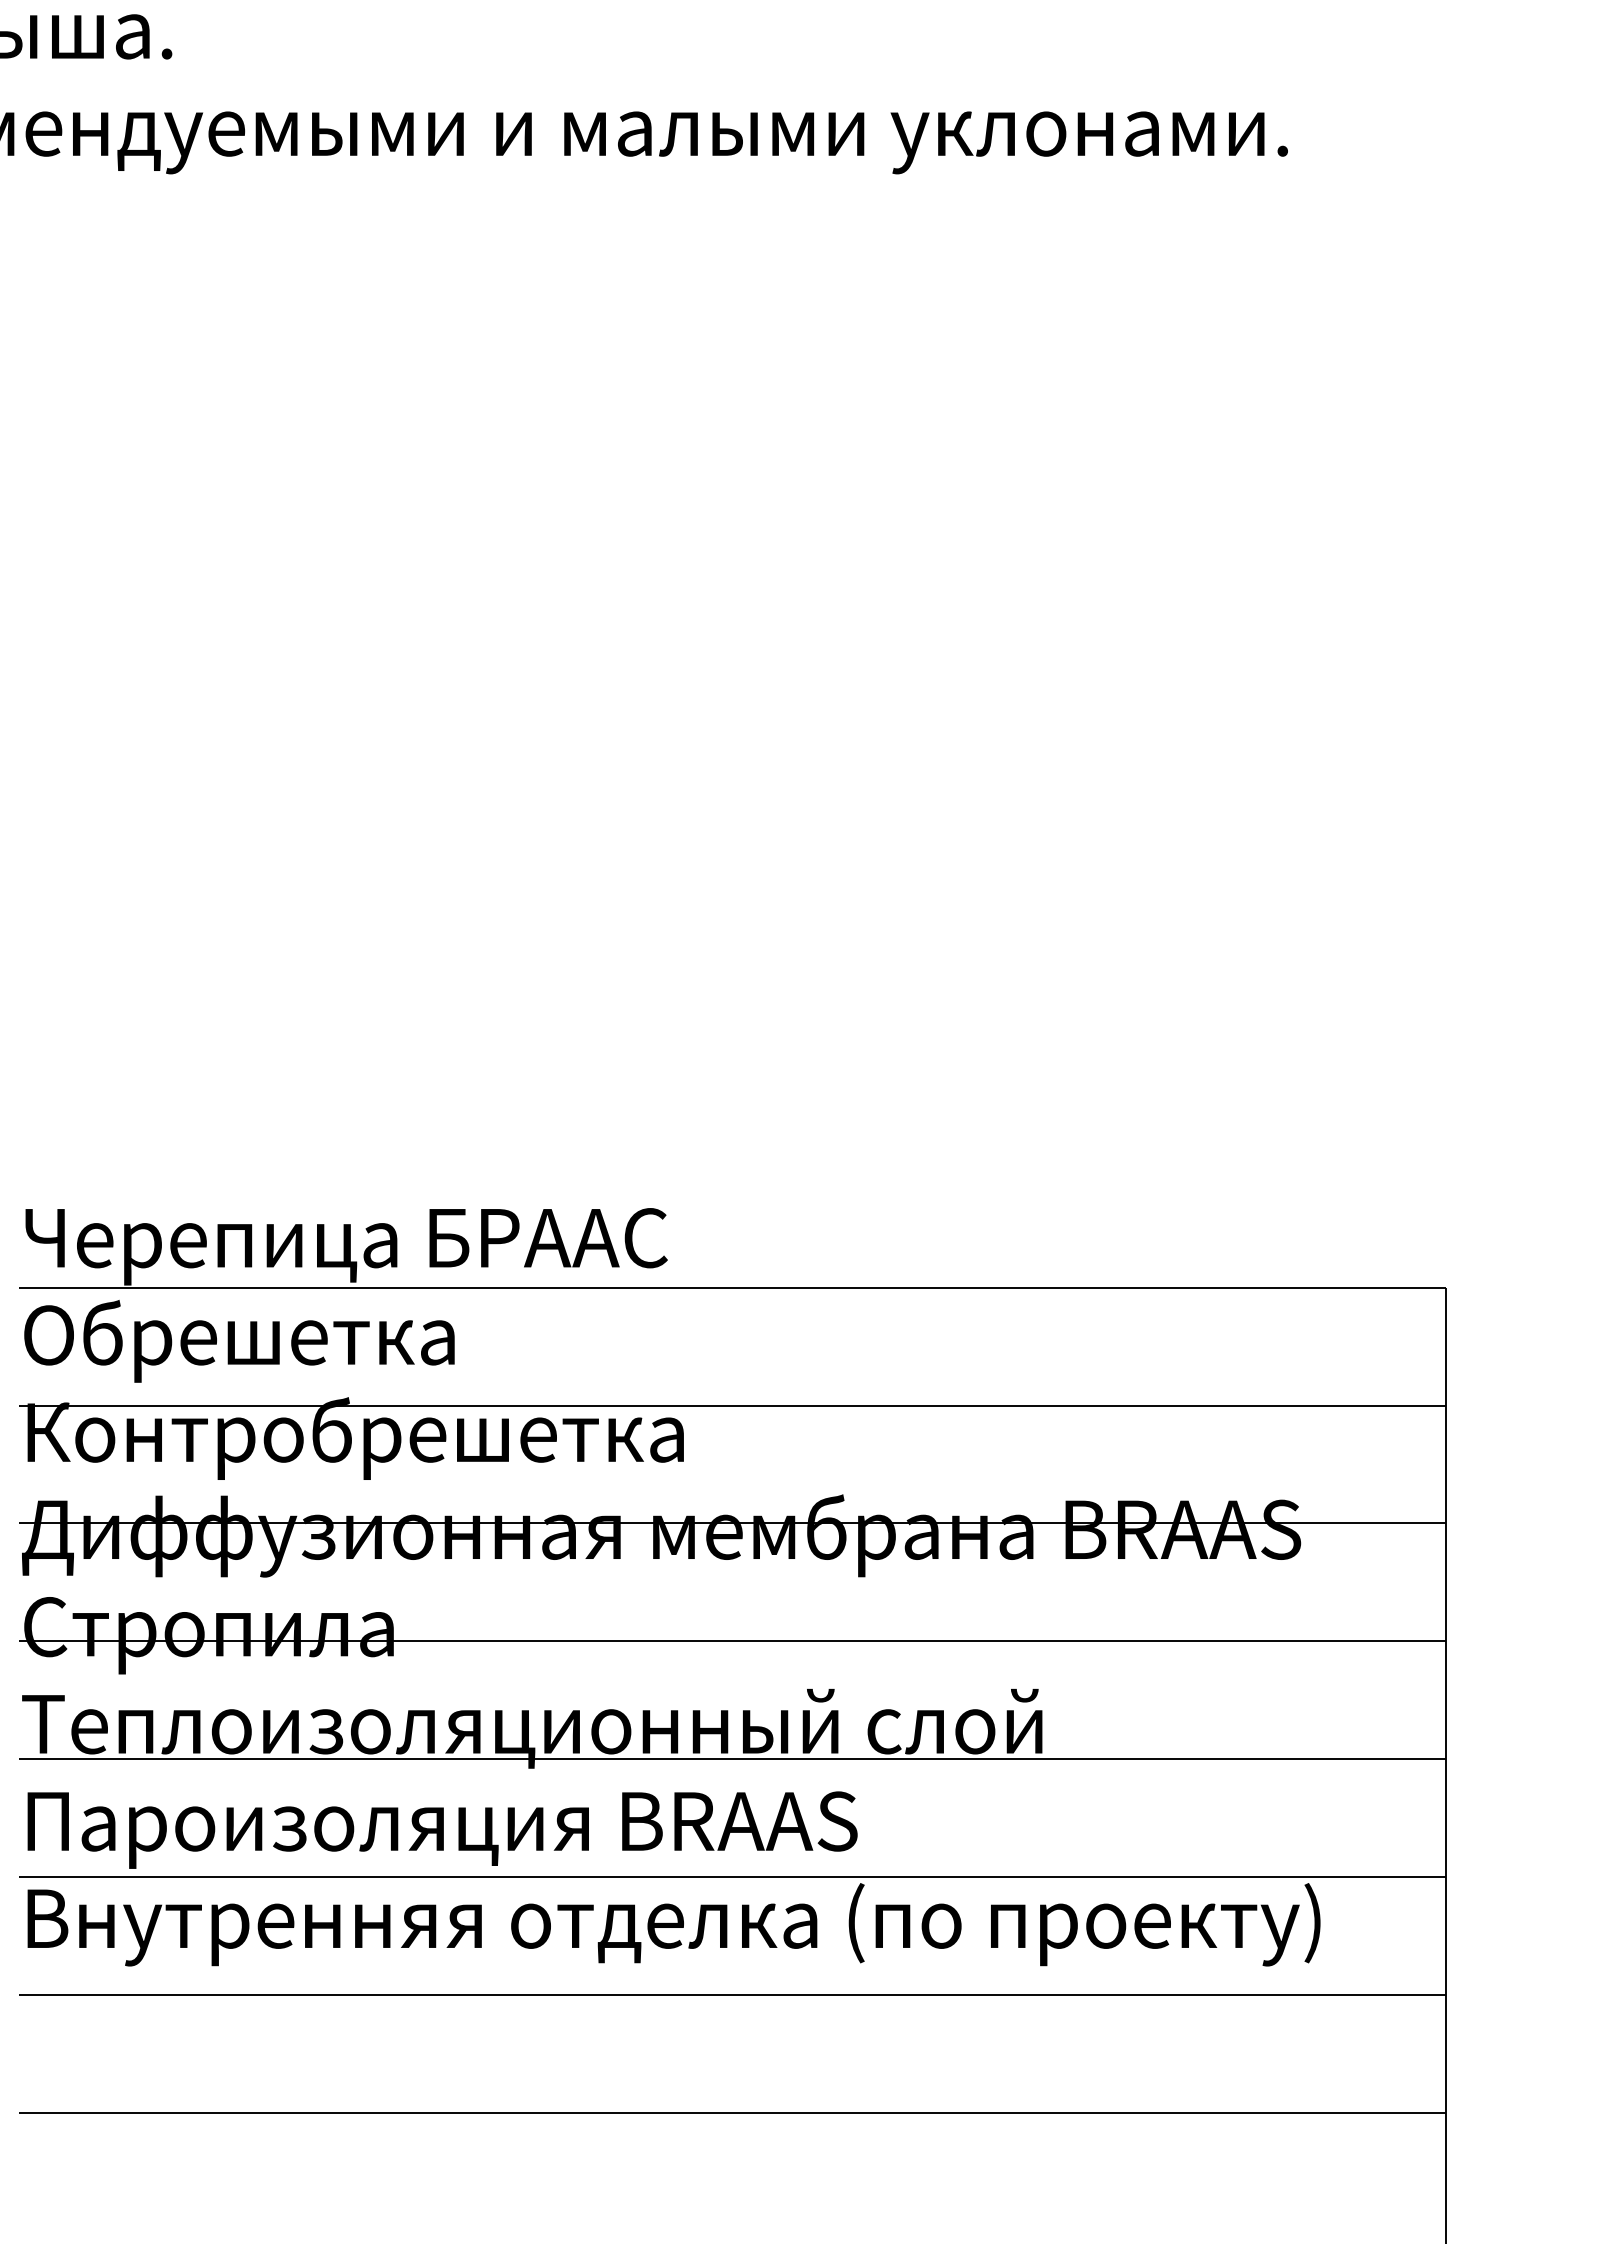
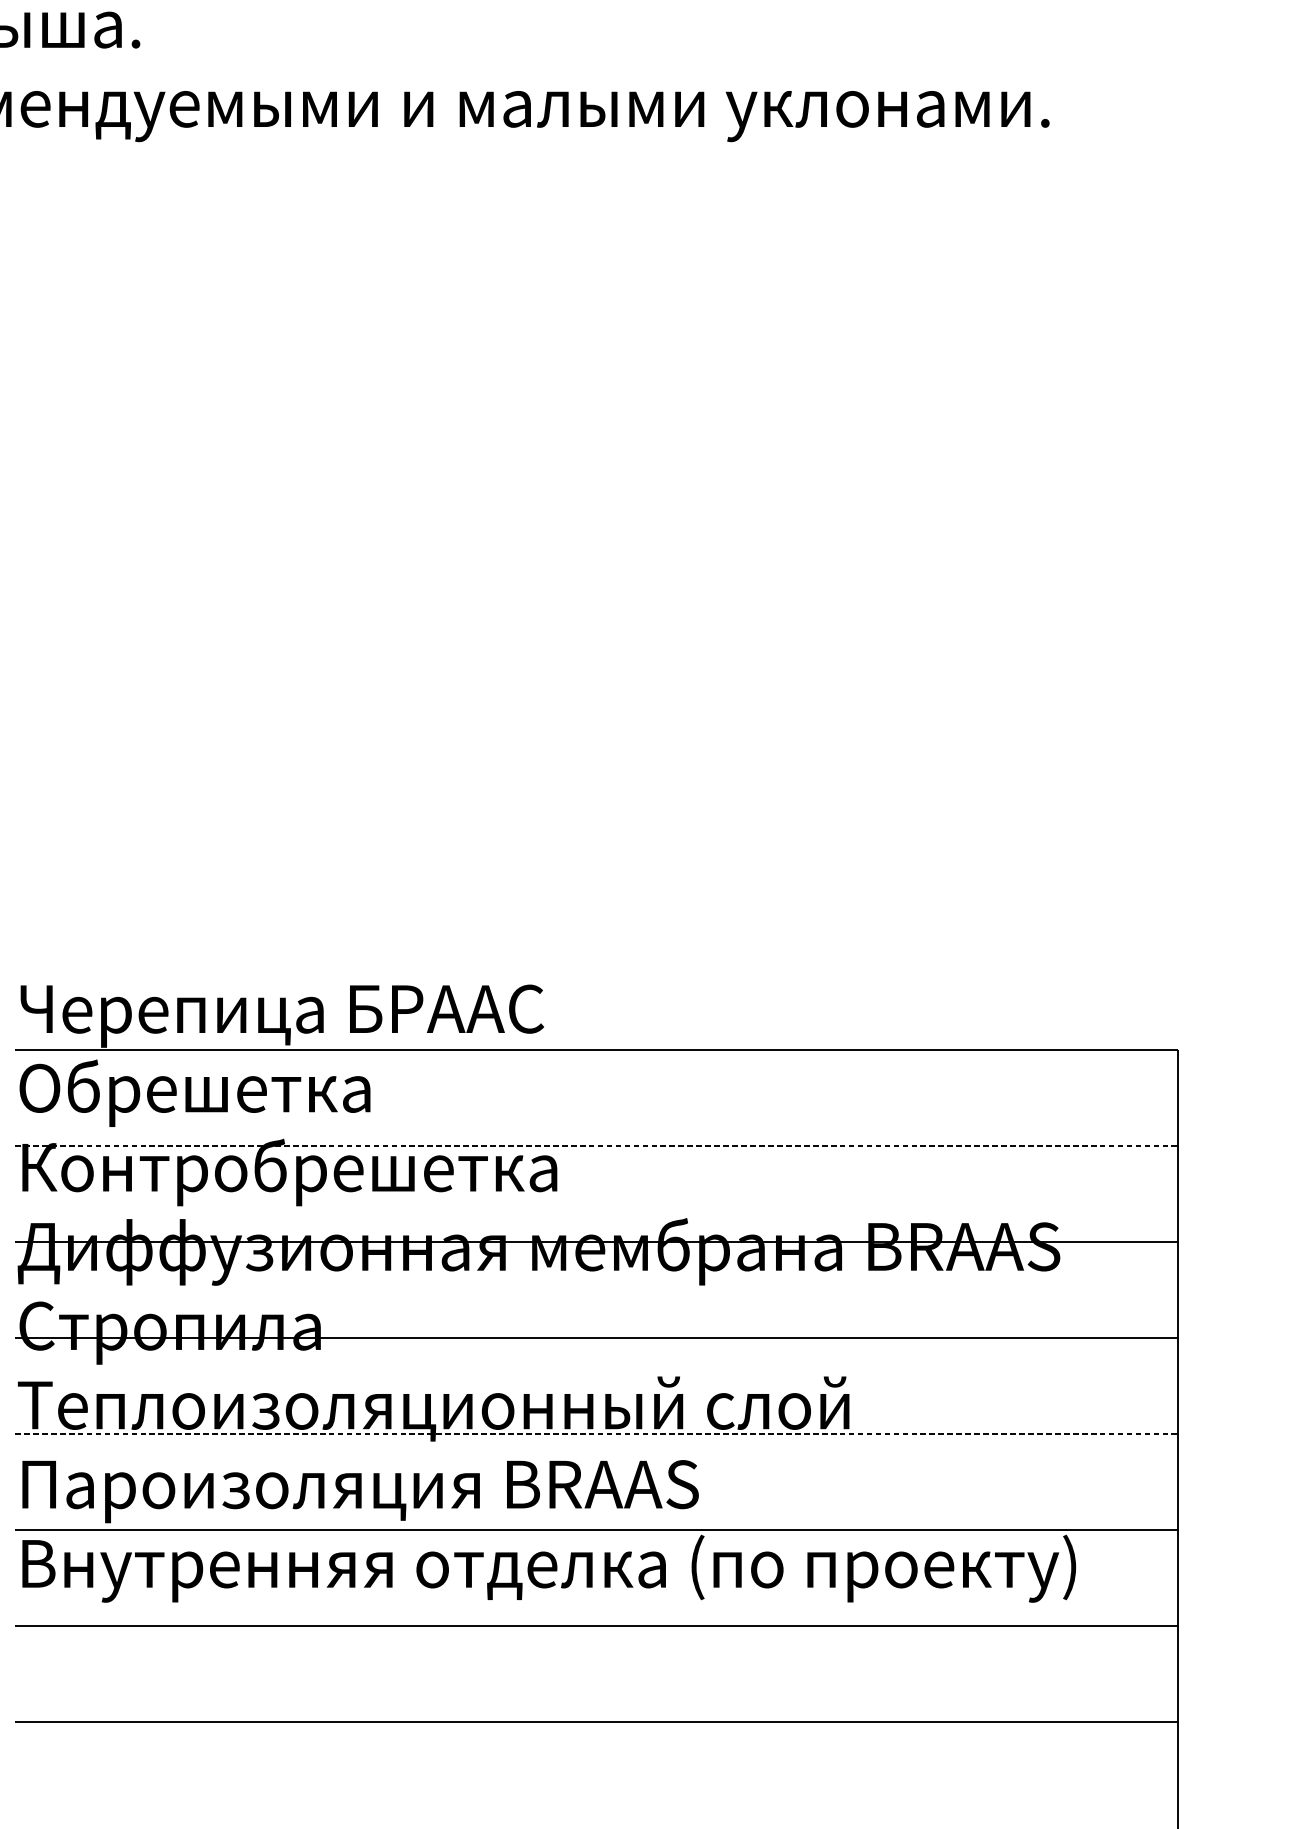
line: (732, 1405) -> (596, 1145), solid -> dashed
line: (732, 1759) -> (596, 1434), solid -> dashed

